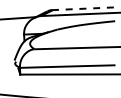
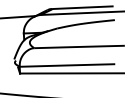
line: (82, 8) -> (82, 7), dashed -> solid

